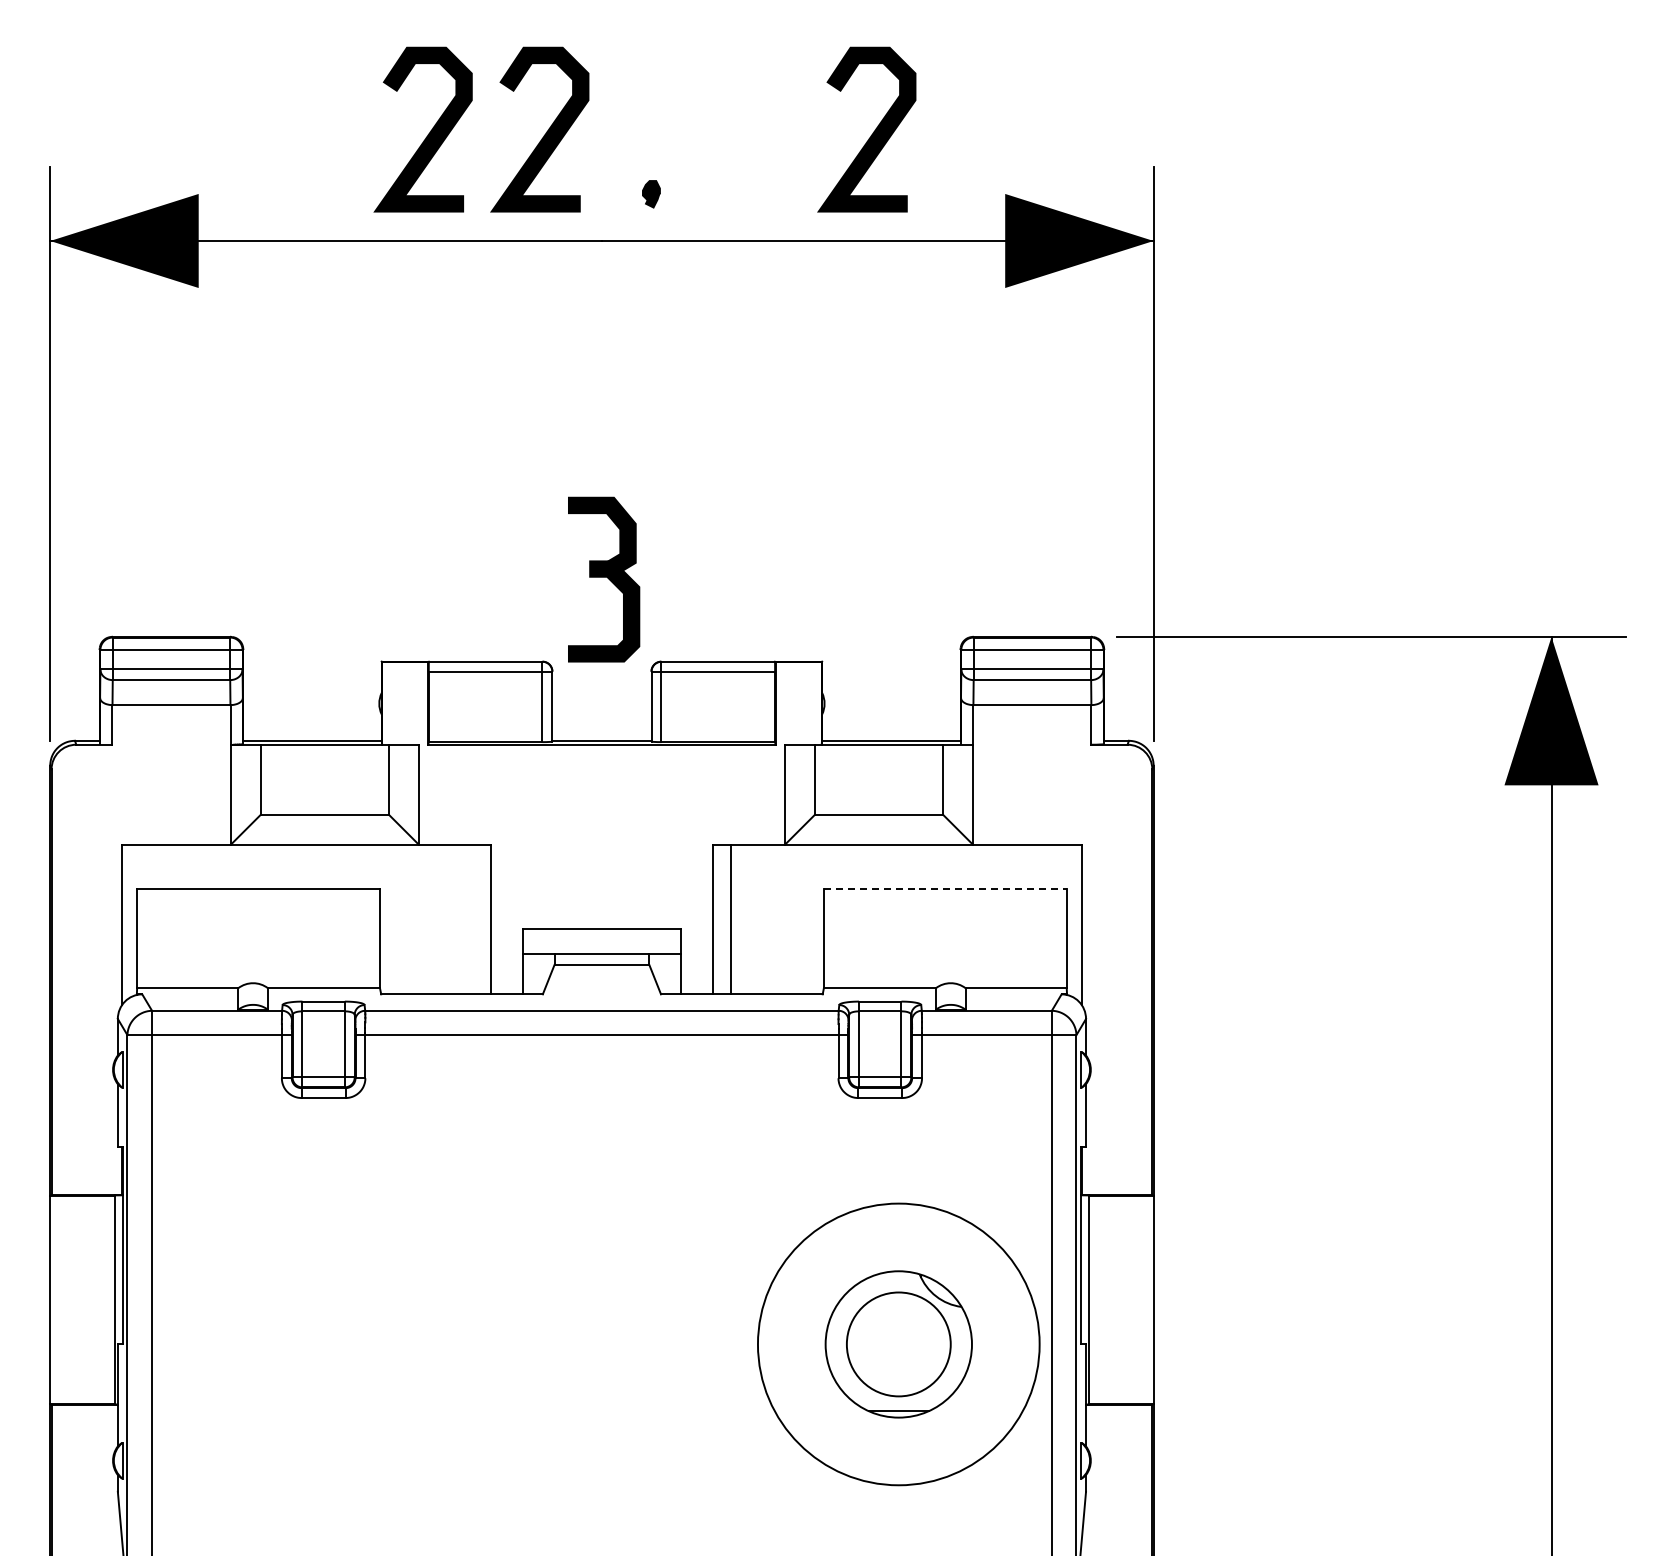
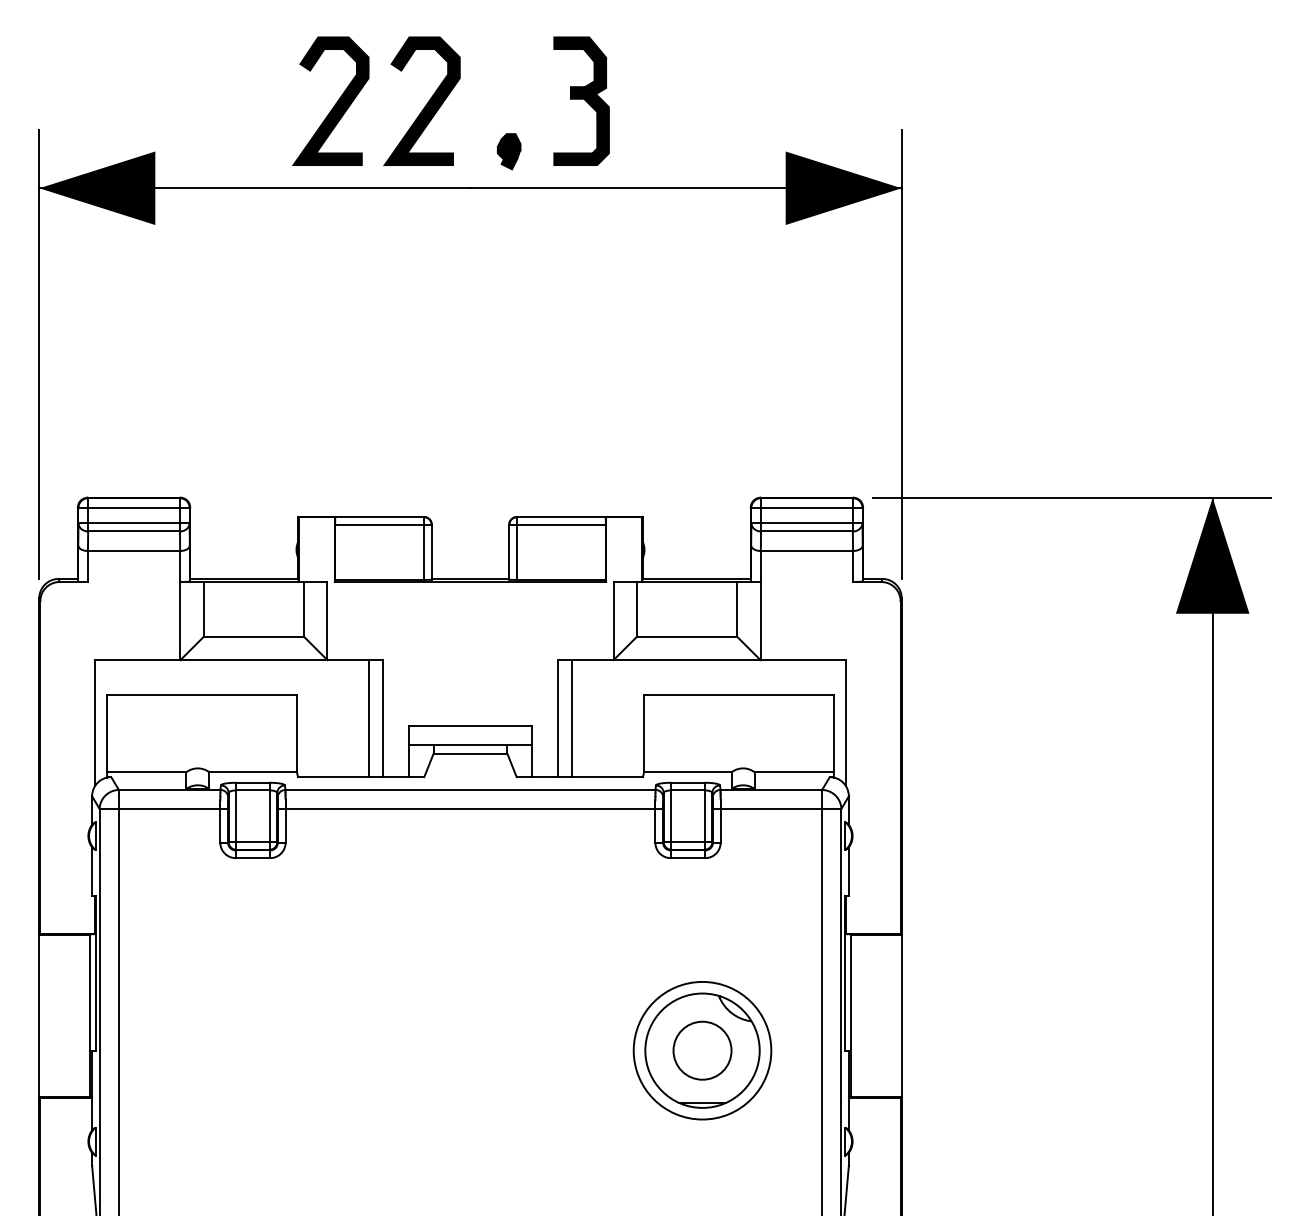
curve: (871, 134) -> (681, 105), removed
part: (651, 194) -> (509, 151), size x1.67
part: (604, 579) -> (581, 101), moved
line: (945, 889) -> (739, 695), dashed -> solid
line: (472, 919) -> (369, 718), added
circle: (898, 1344) -> (702, 1050), size x0.62
circle: (898, 1344) -> (702, 1050), size x0.71

